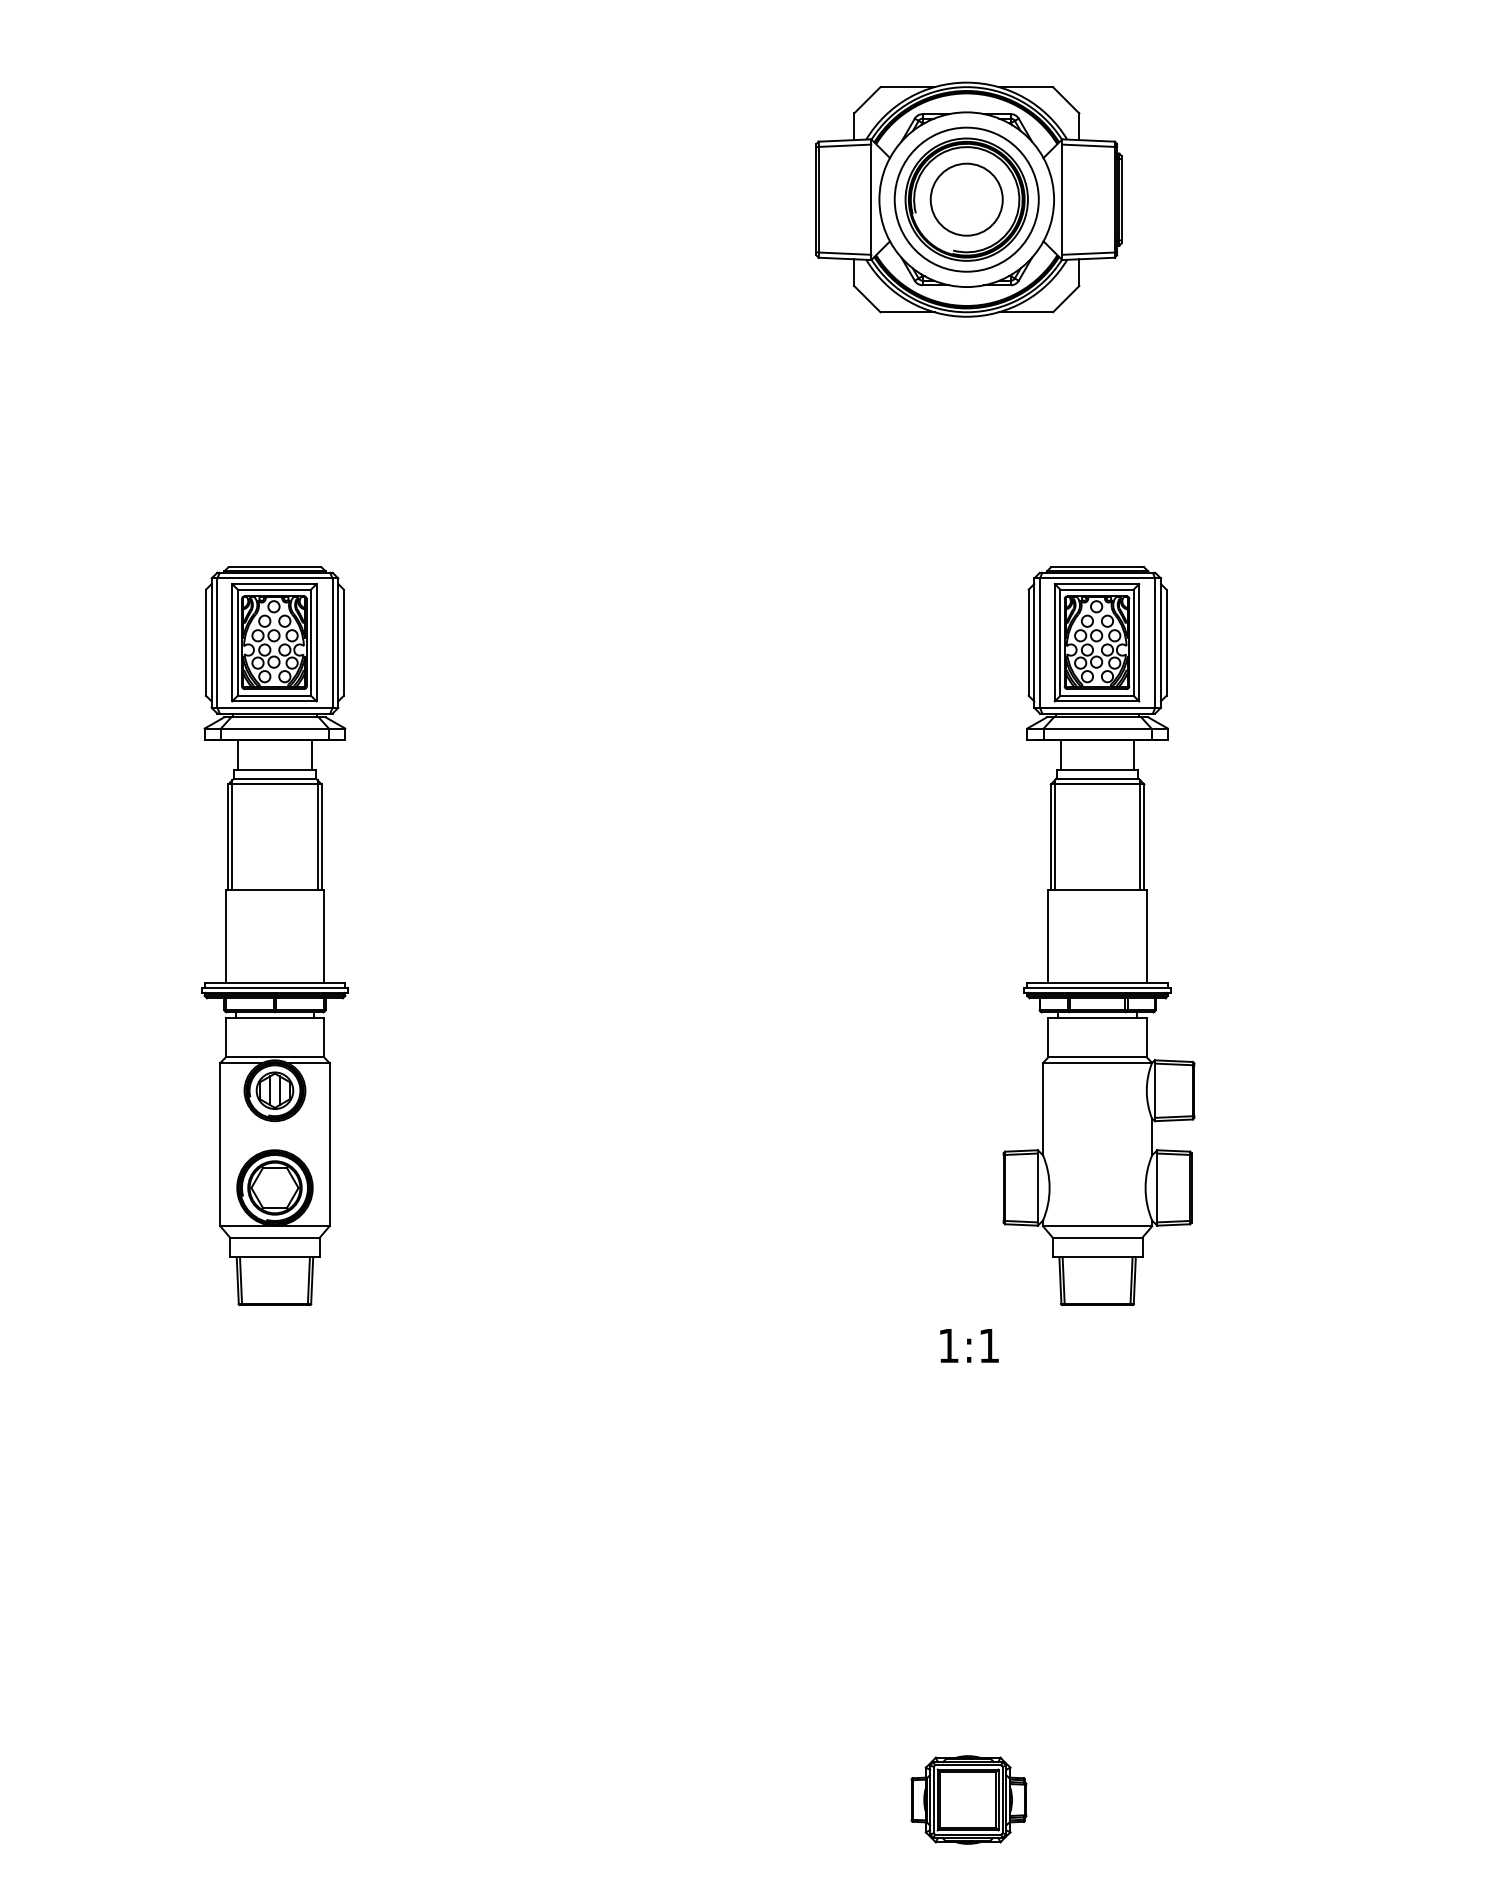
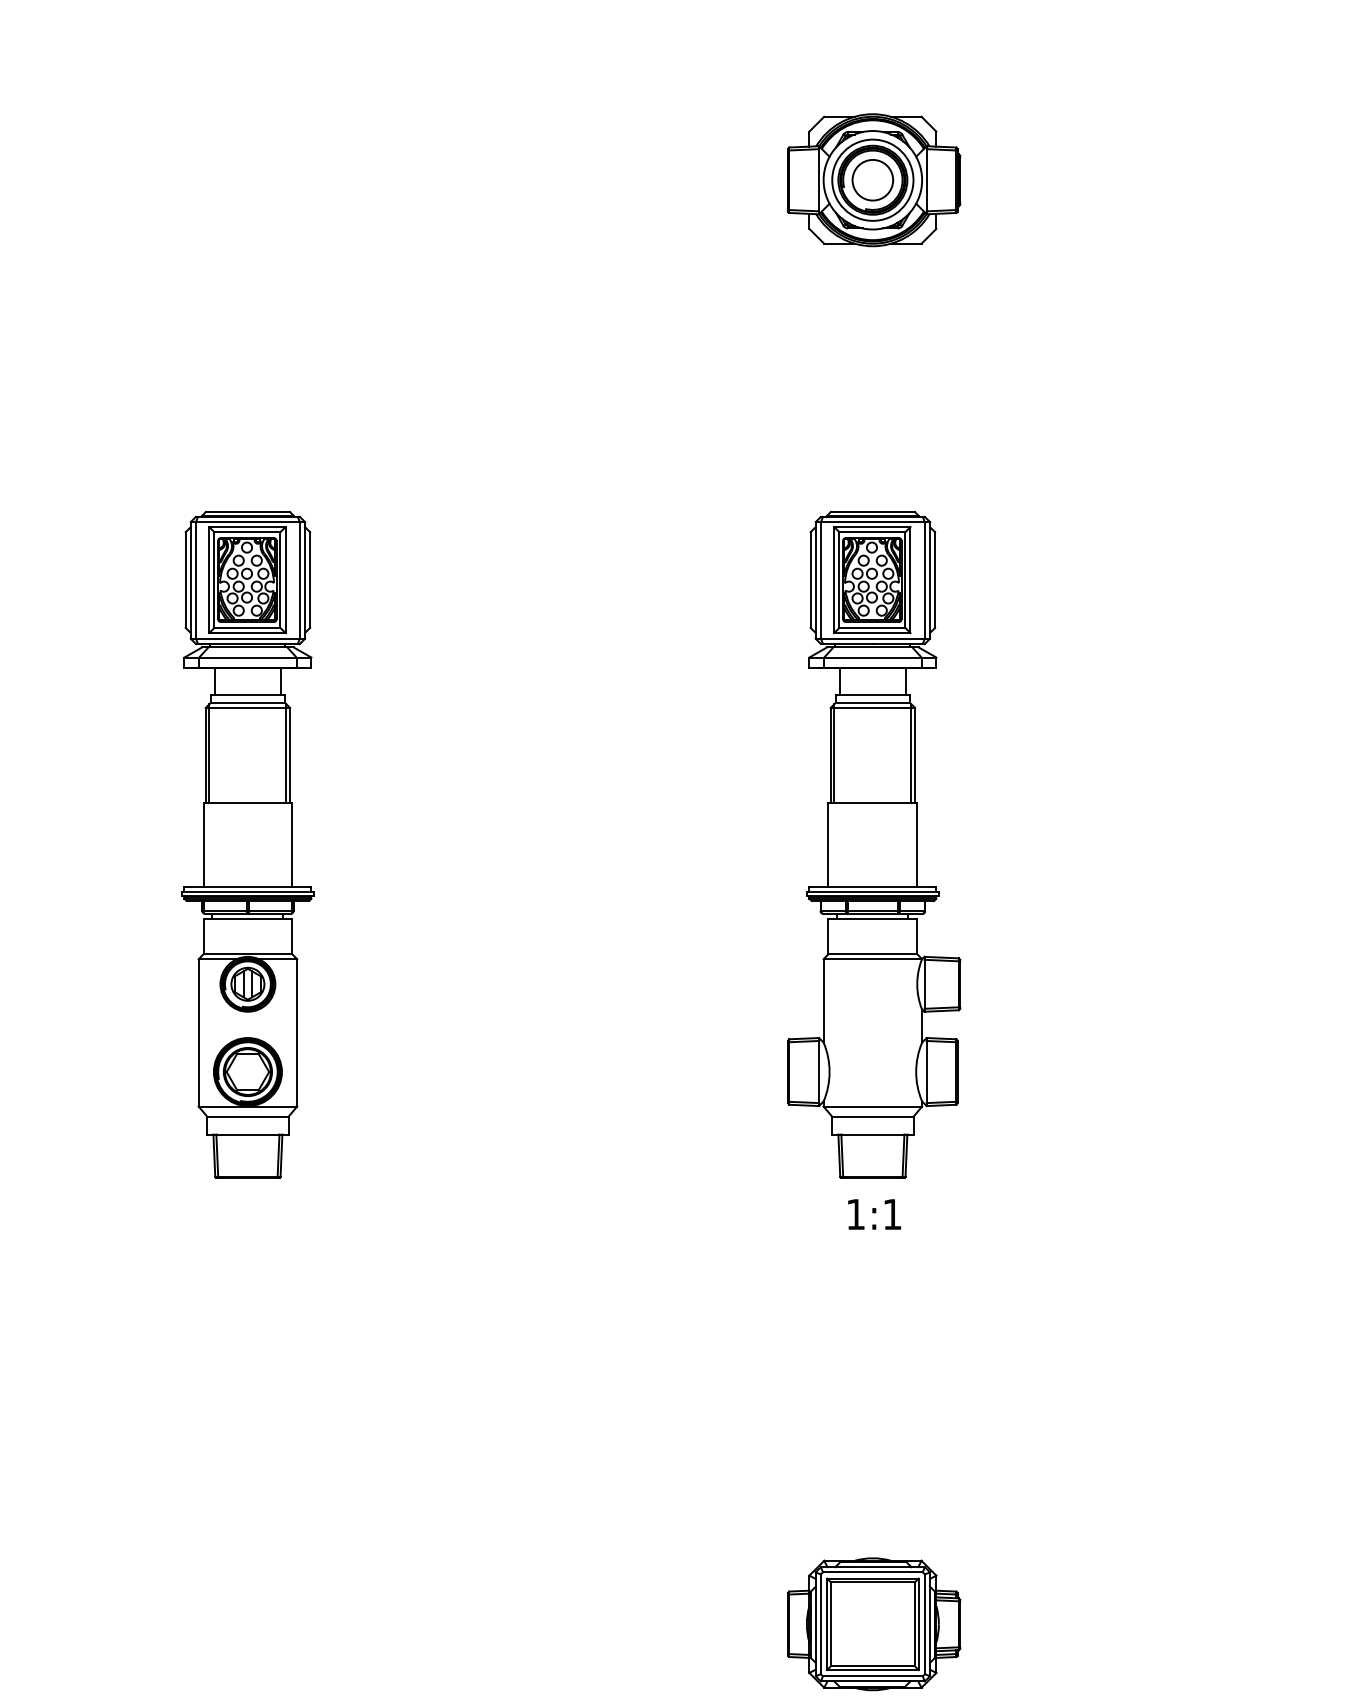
part: (968, 199) -> (873, 180), size x0.62
part: (1098, 936) -> (873, 845), moved
part: (968, 1799) -> (873, 1623), size x1.67

